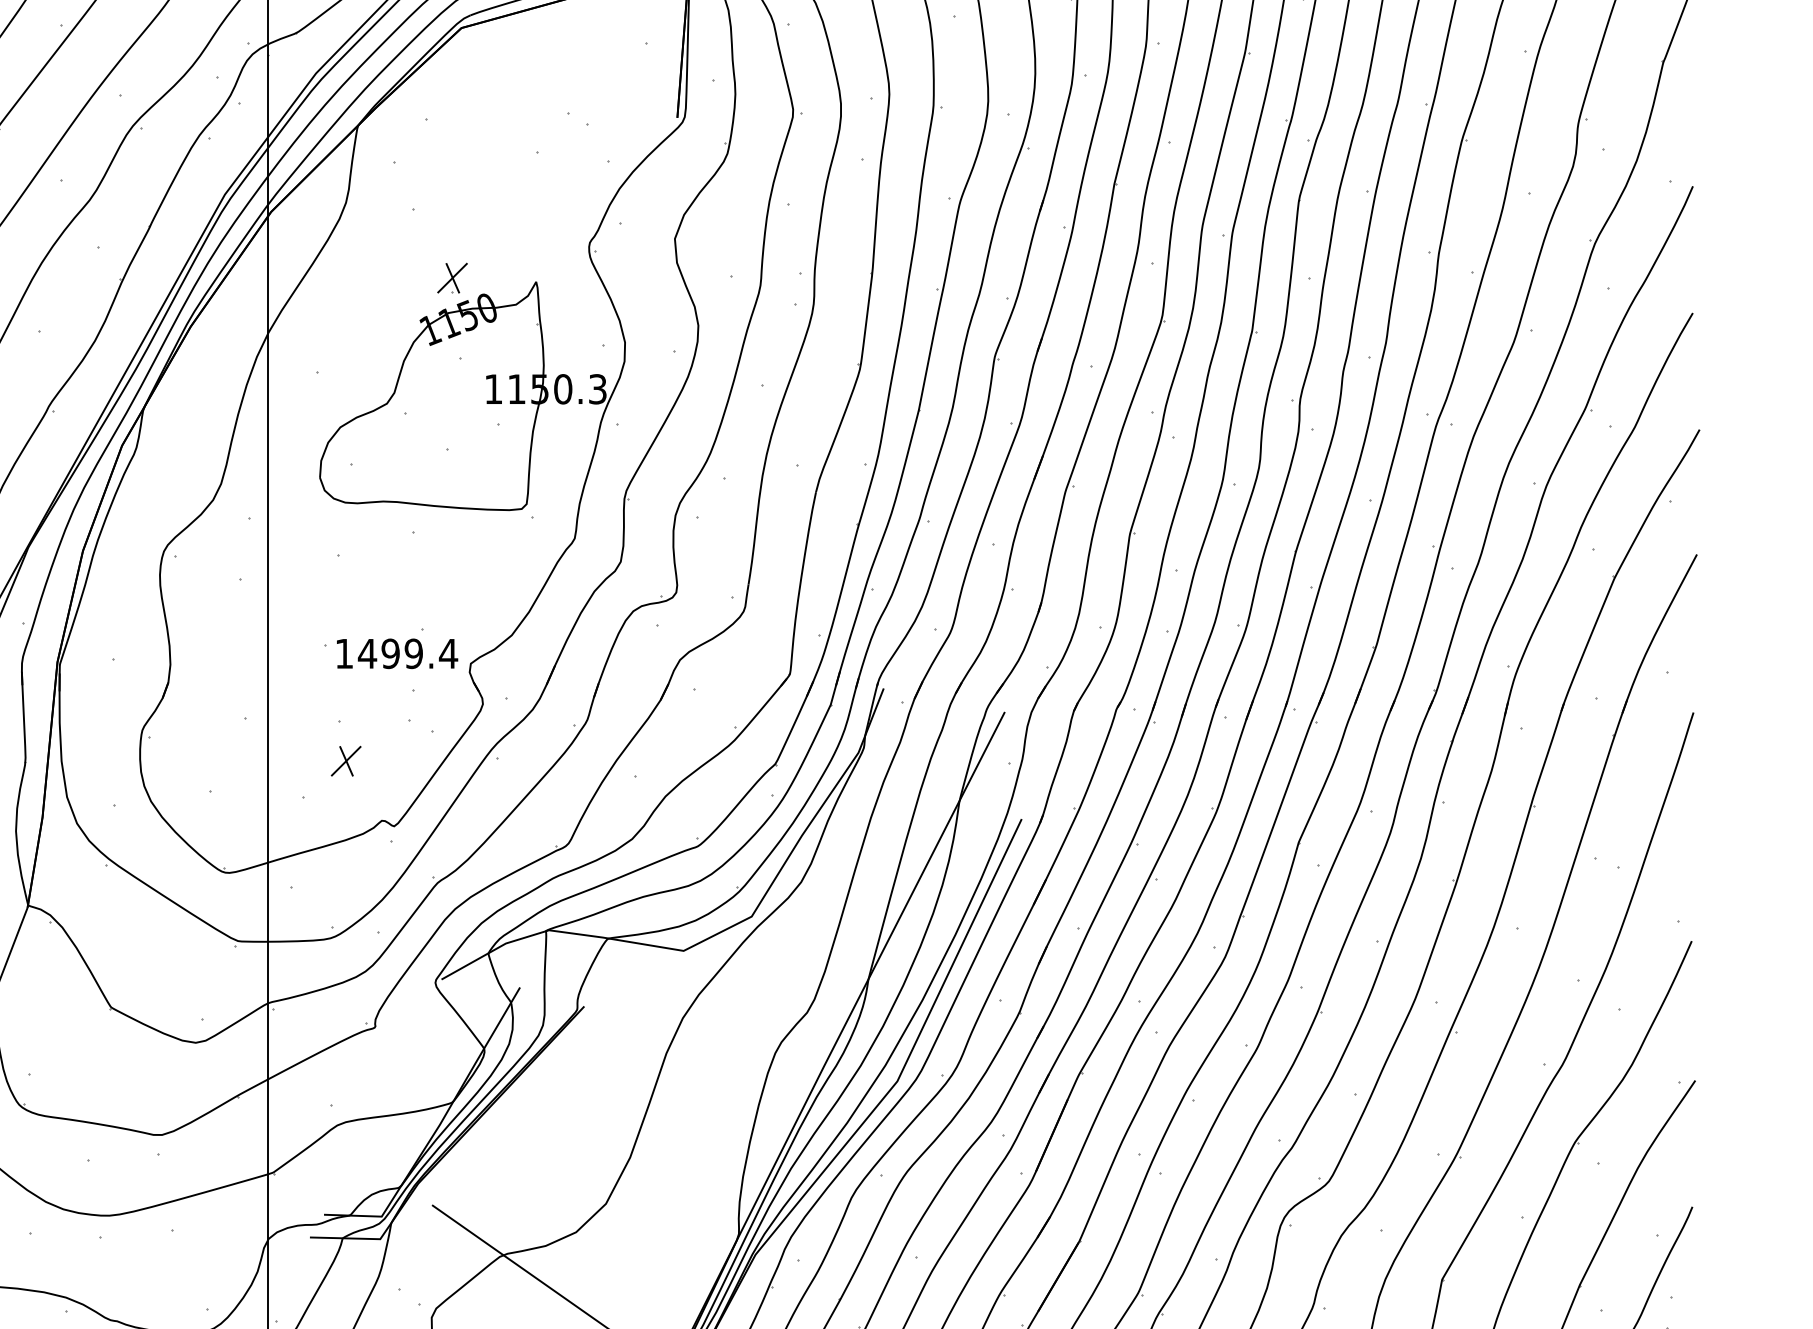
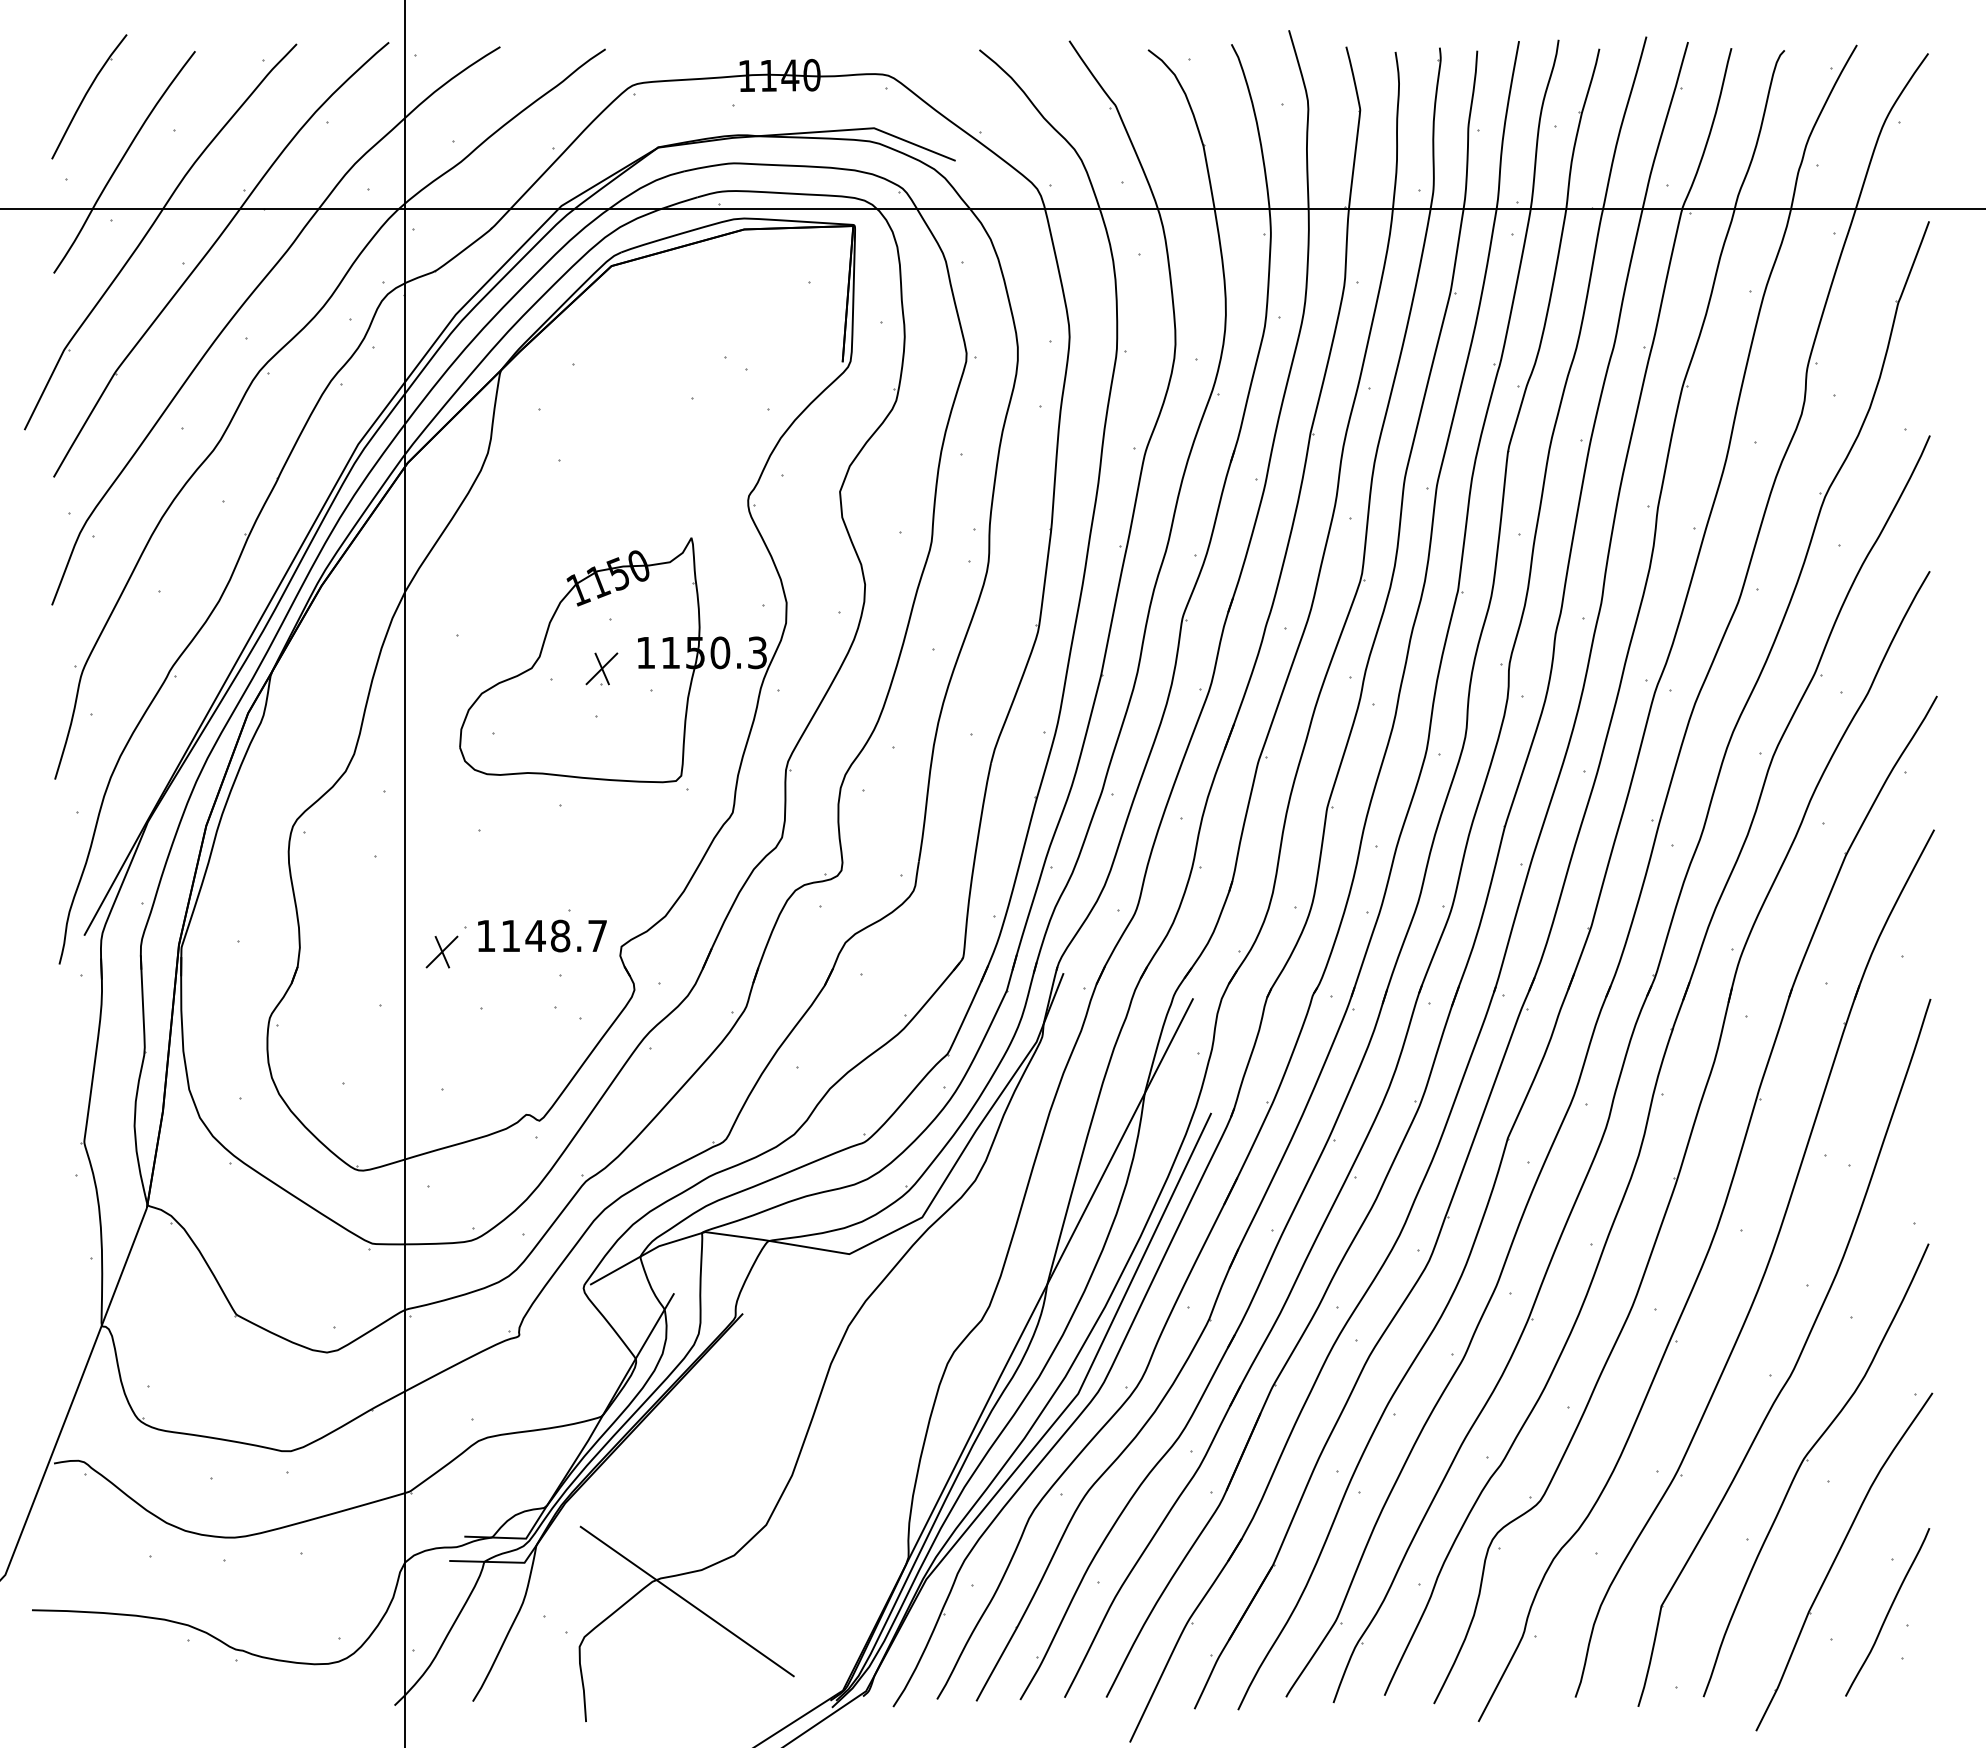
part: (452, 277) -> (601, 668), moved
text: (407, 653) -> (553, 935), 1499.4 -> 1148.7
part: (345, 760) -> (441, 951), moved

